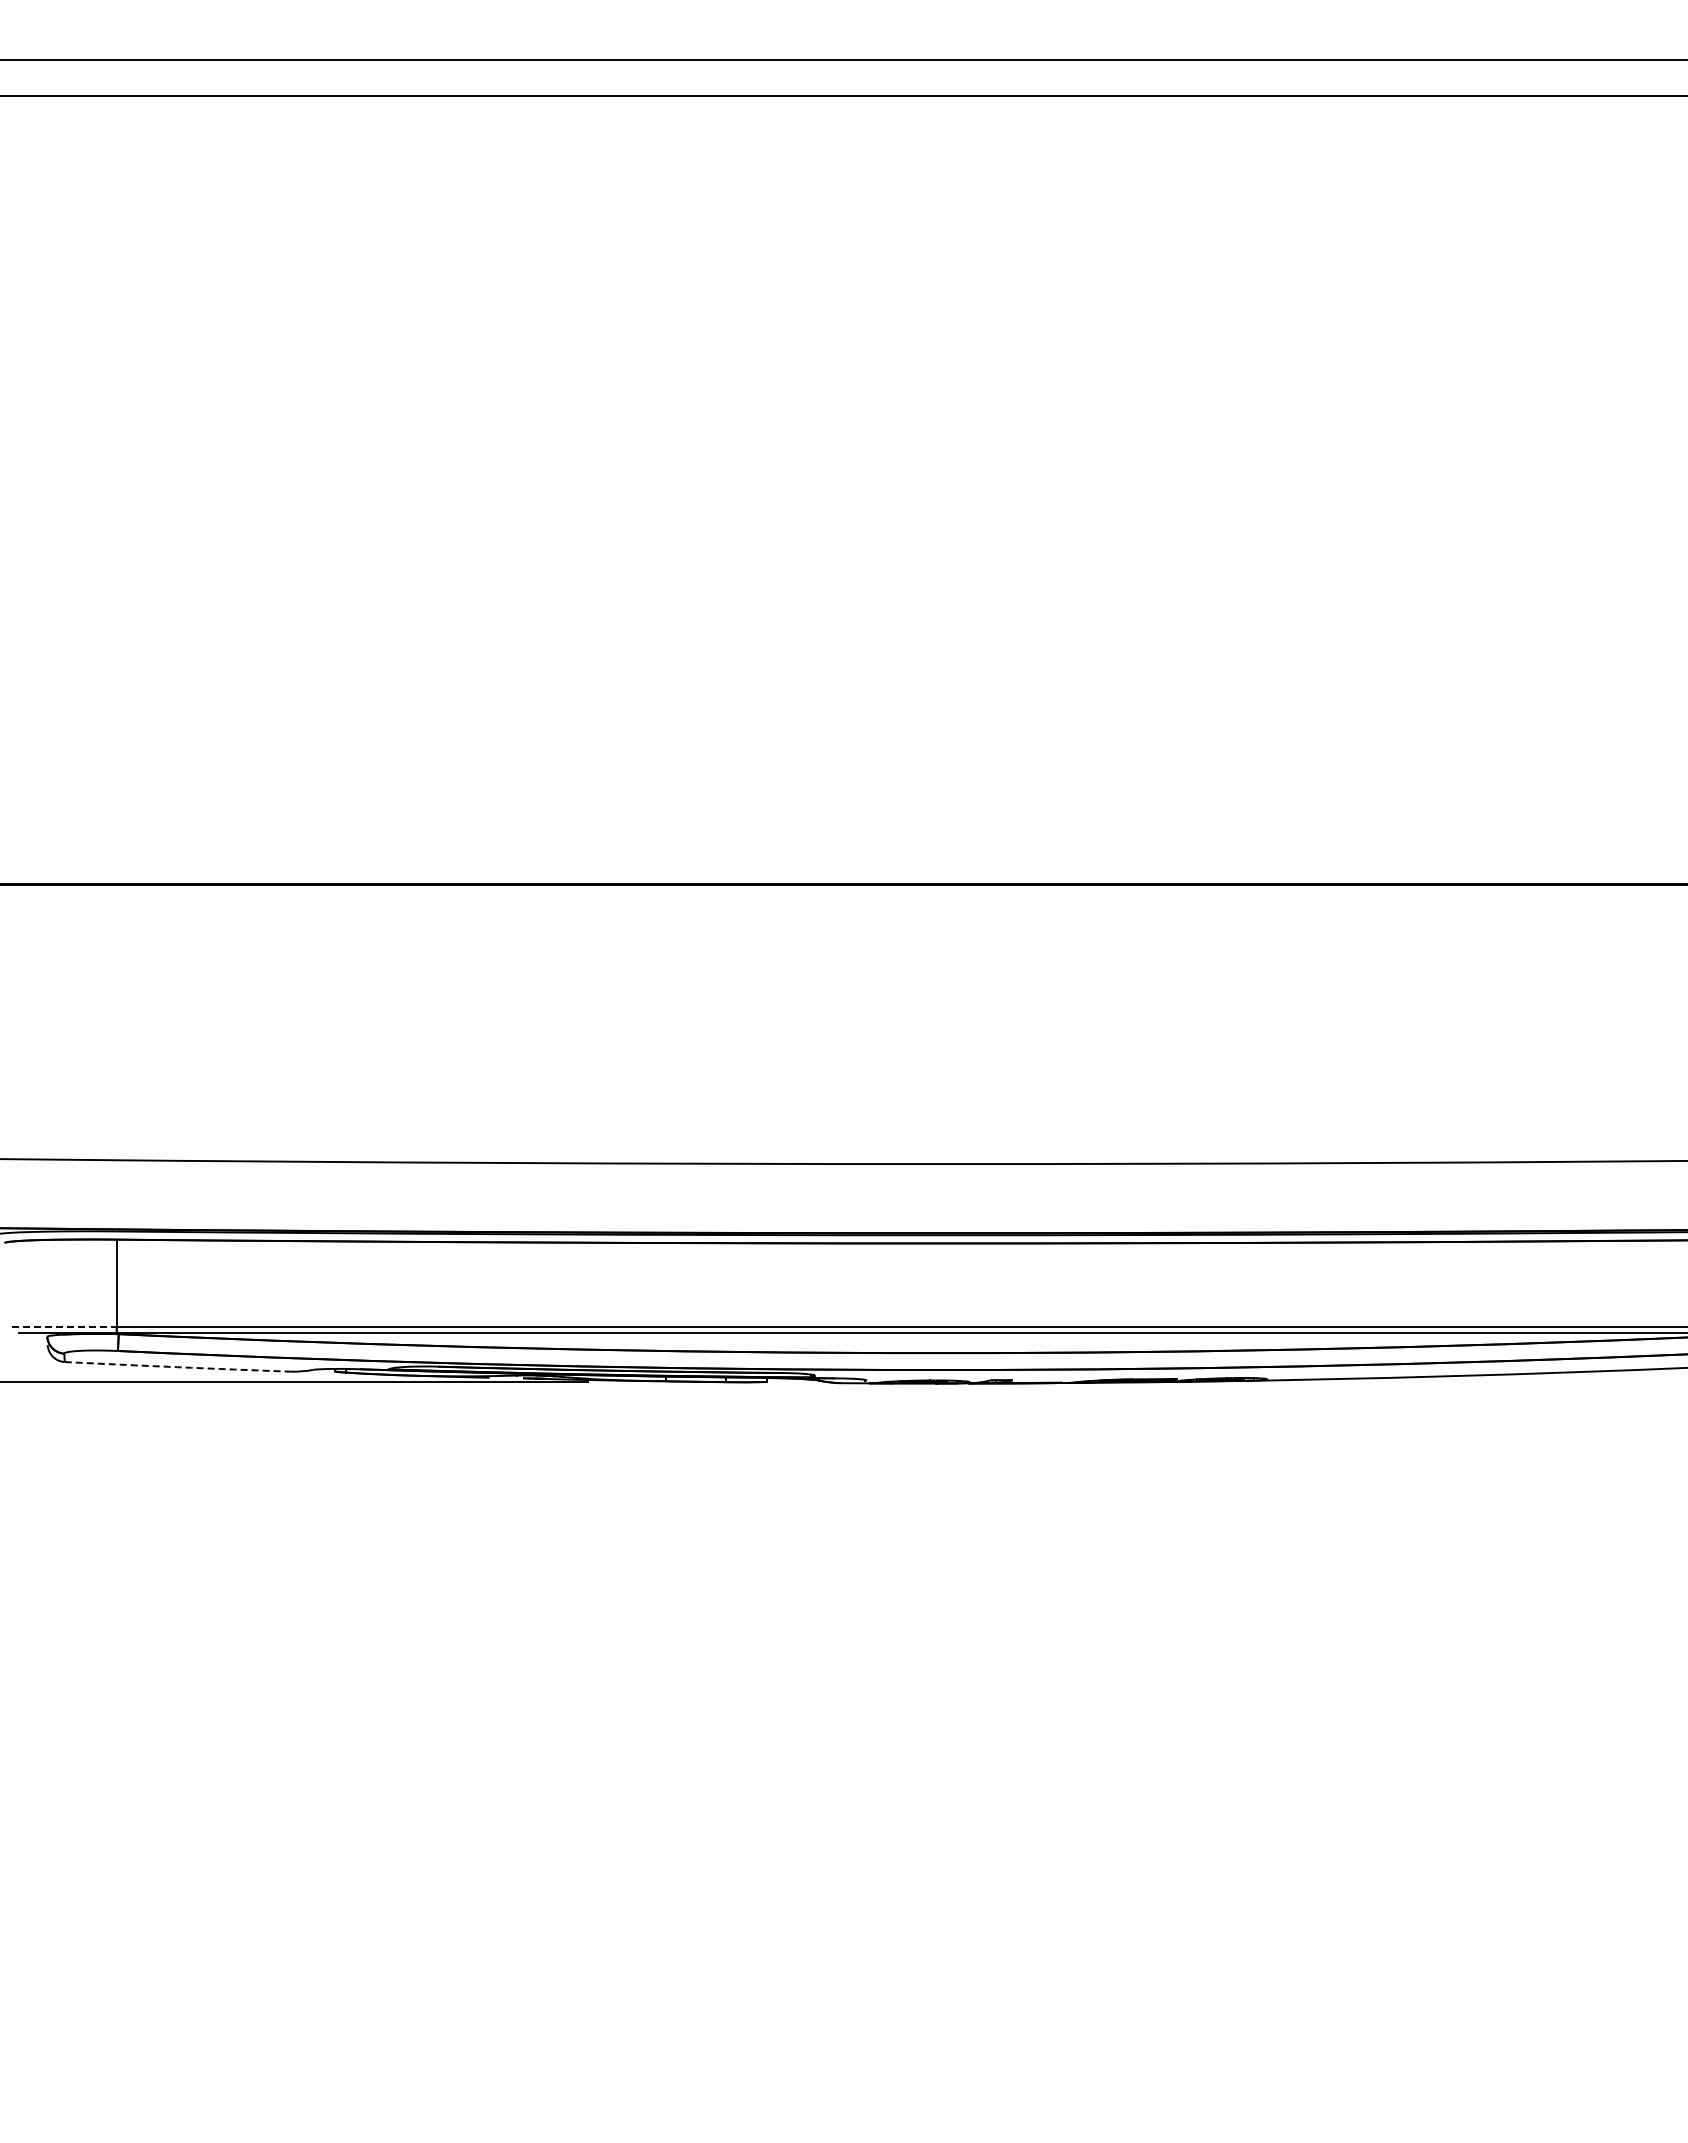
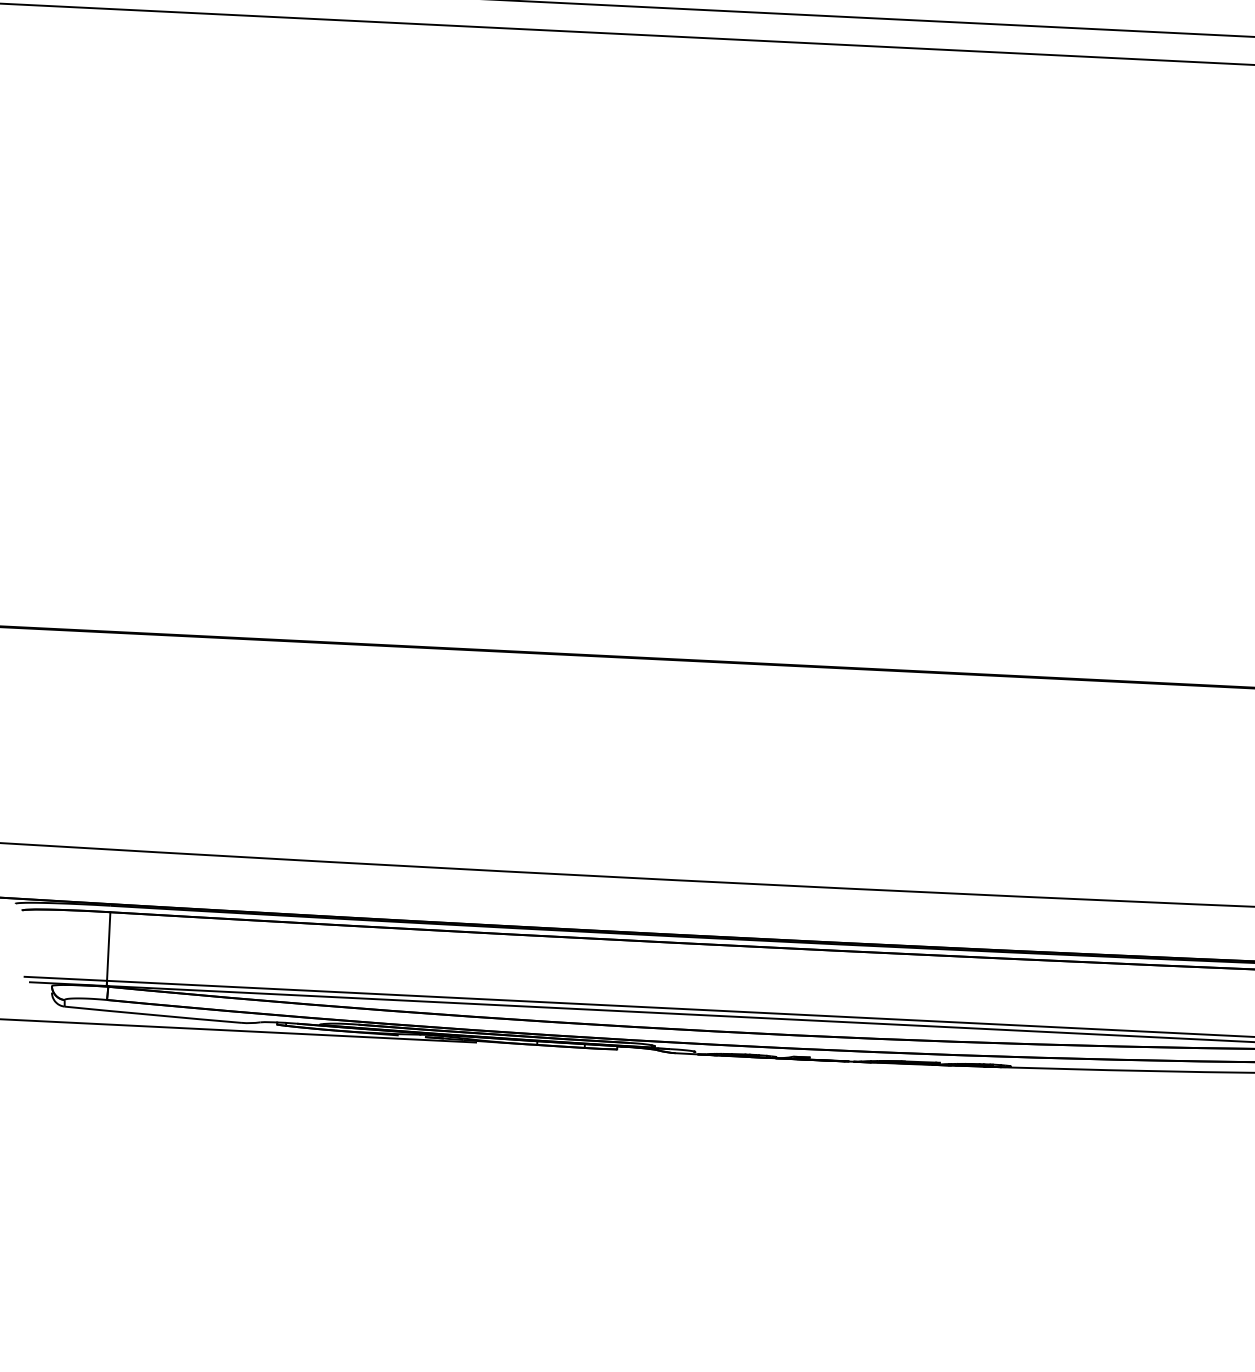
line: (64, 1326) -> (65, 978), dashed -> solid
arc: (177, 1367) -> (153, 1015), dashed -> solid

